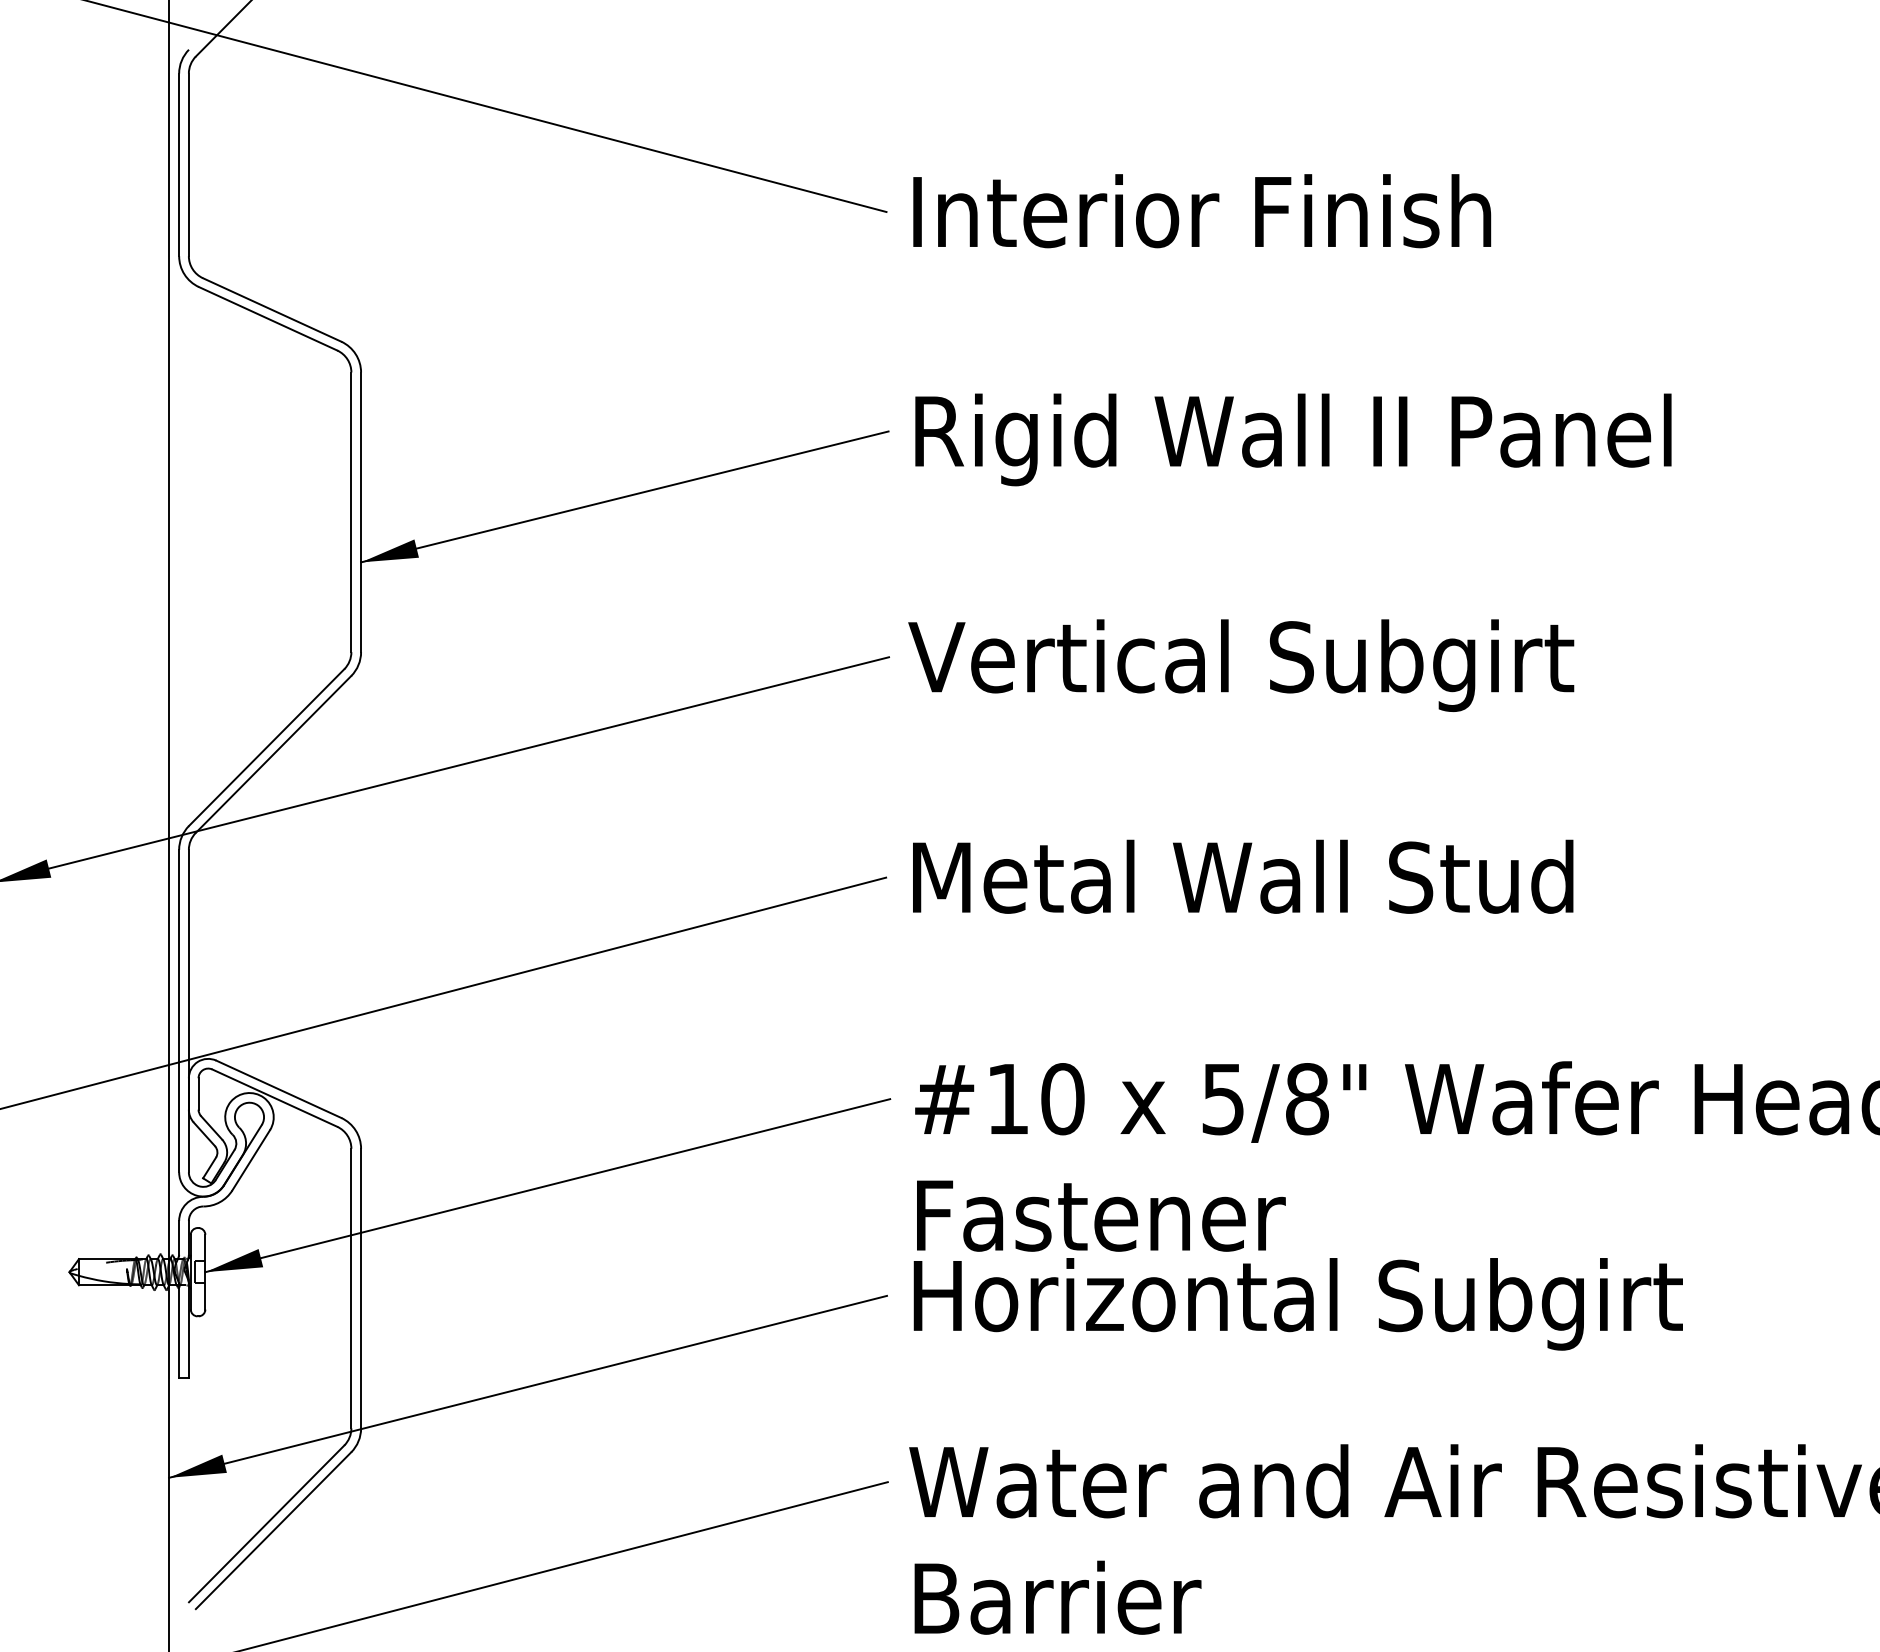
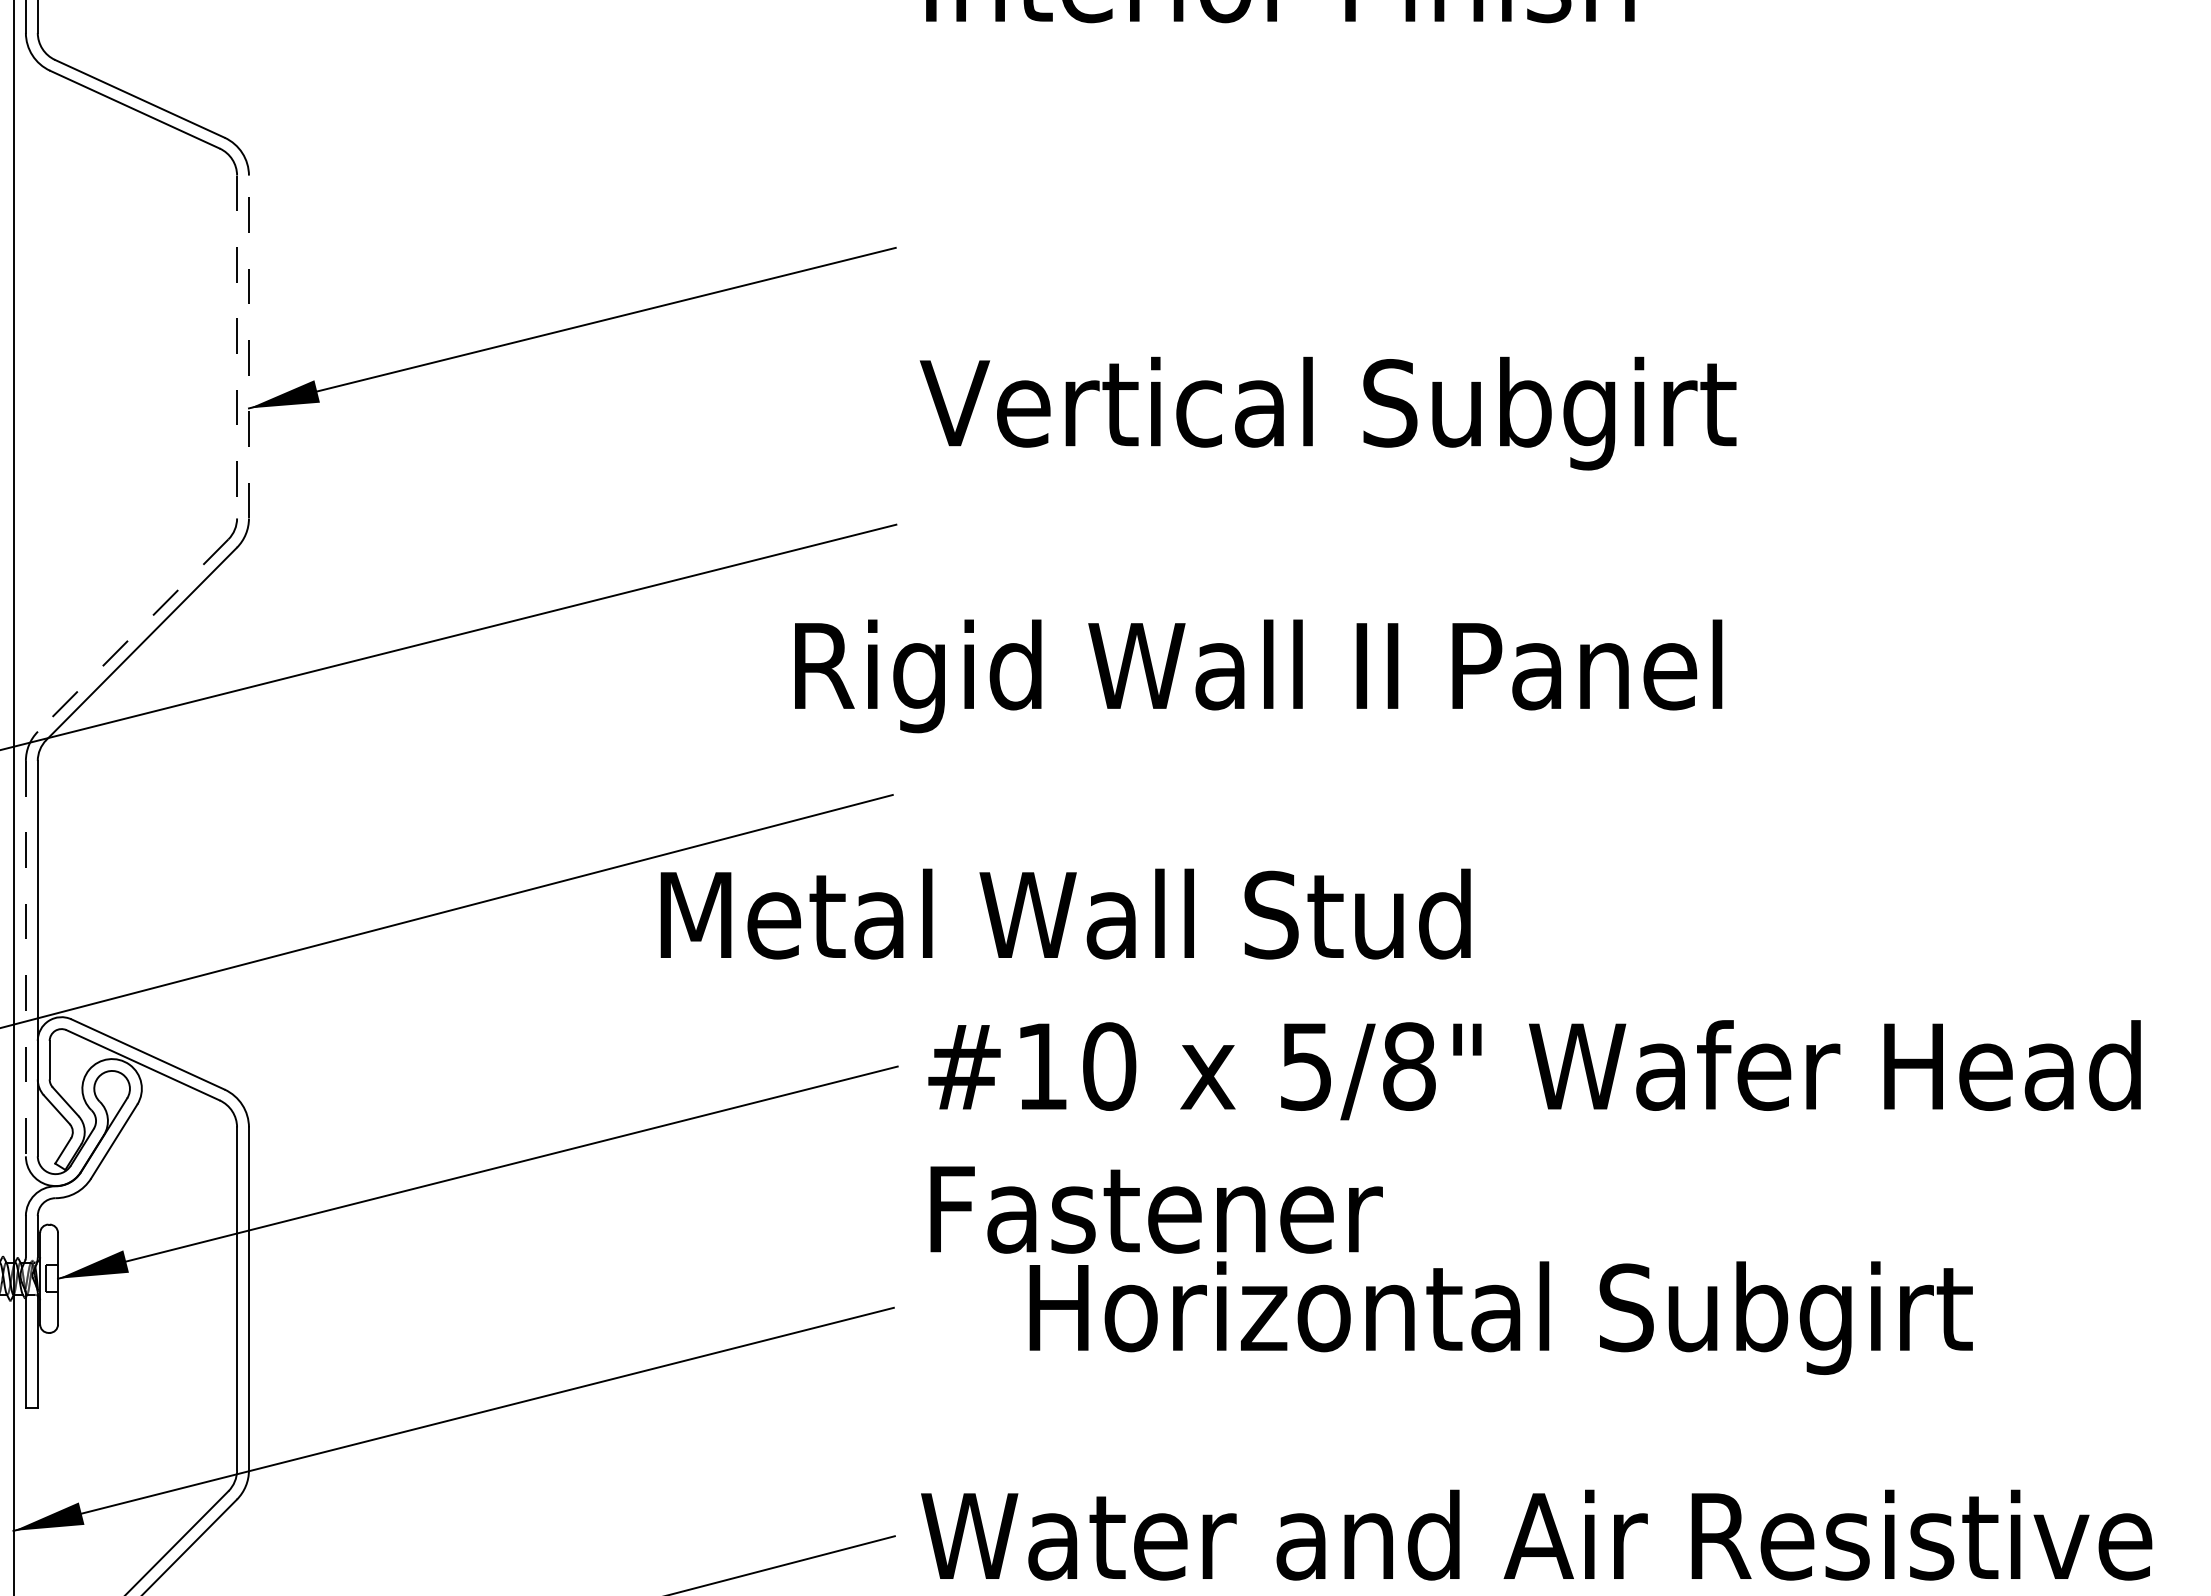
text: (1293, 439) -> (1258, 675), moved
line: (351, 512) -> (237, 347), solid -> dashed
line: (361, 512) -> (249, 347), solid -> dashed
text: (1241, 665) -> (1328, 413), moved
line: (266, 747) -> (132, 635), solid -> dashed
text: (1243, 876) -> (1066, 913), moved
line: (179, 1011) -> (26, 959), solid -> dashed
text: (1297, 1304) -> (1500, 1318), moved

